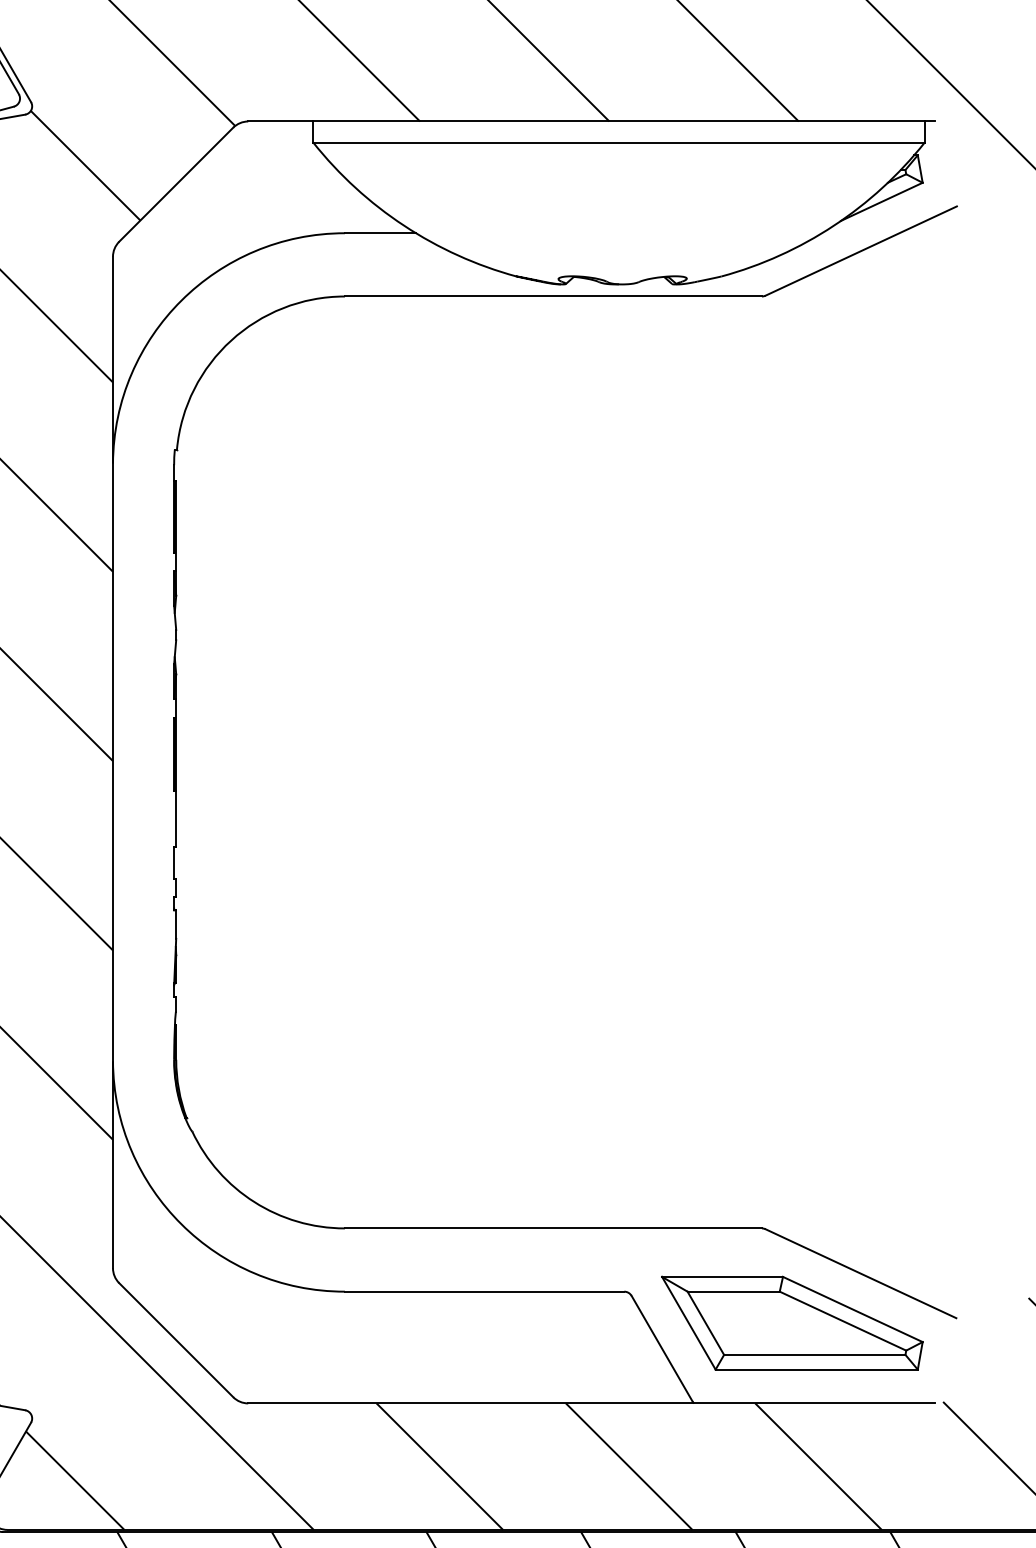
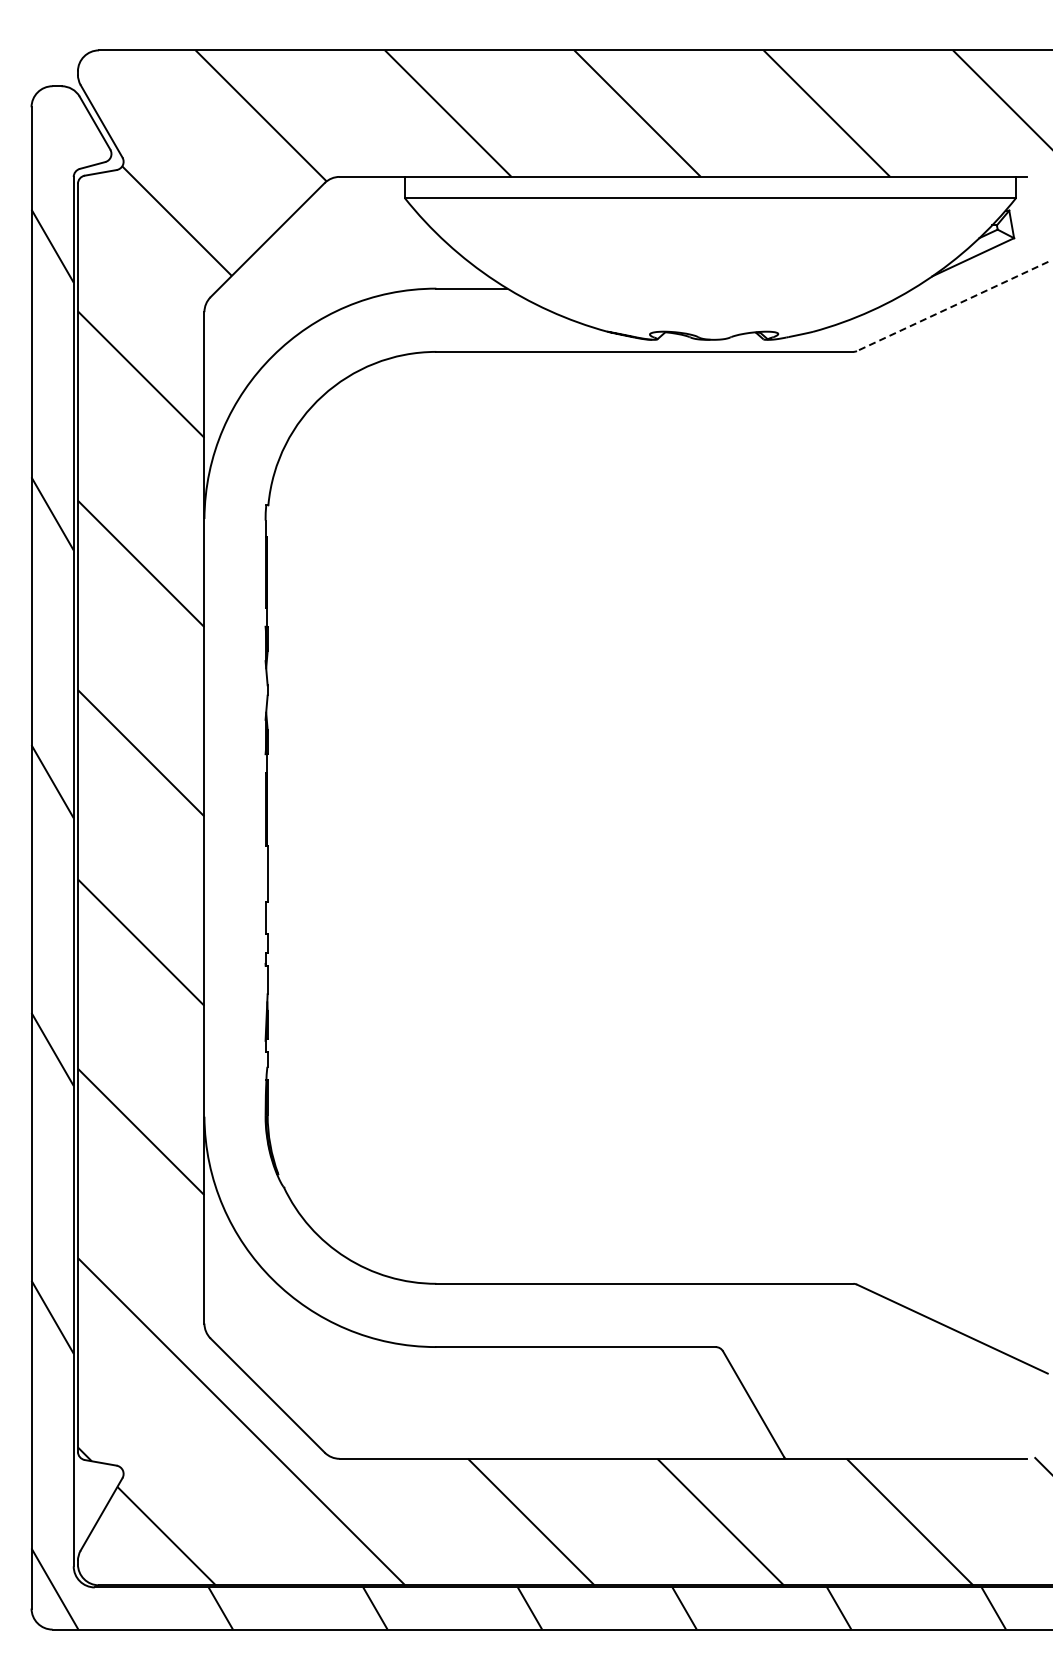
line: (861, 251) -> (952, 306), solid -> dashed
part: (792, 1323) -> (883, 1378), removed

